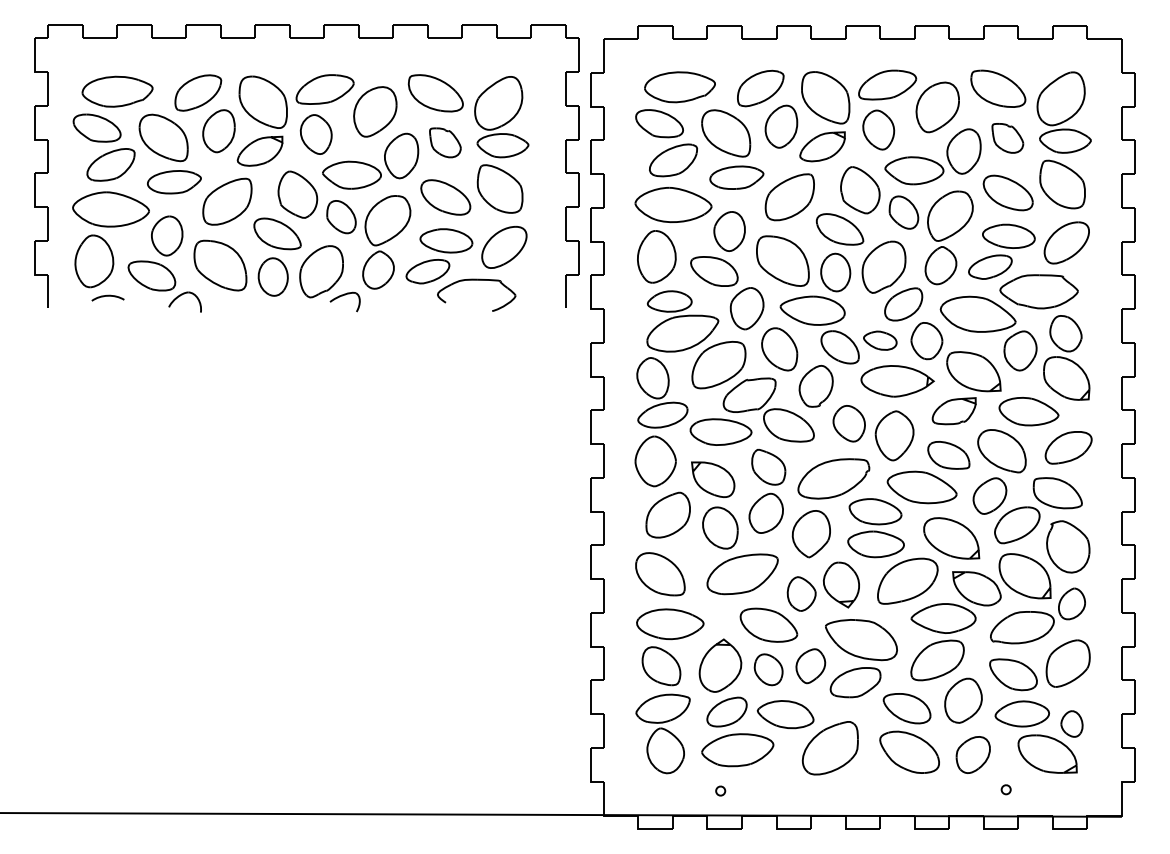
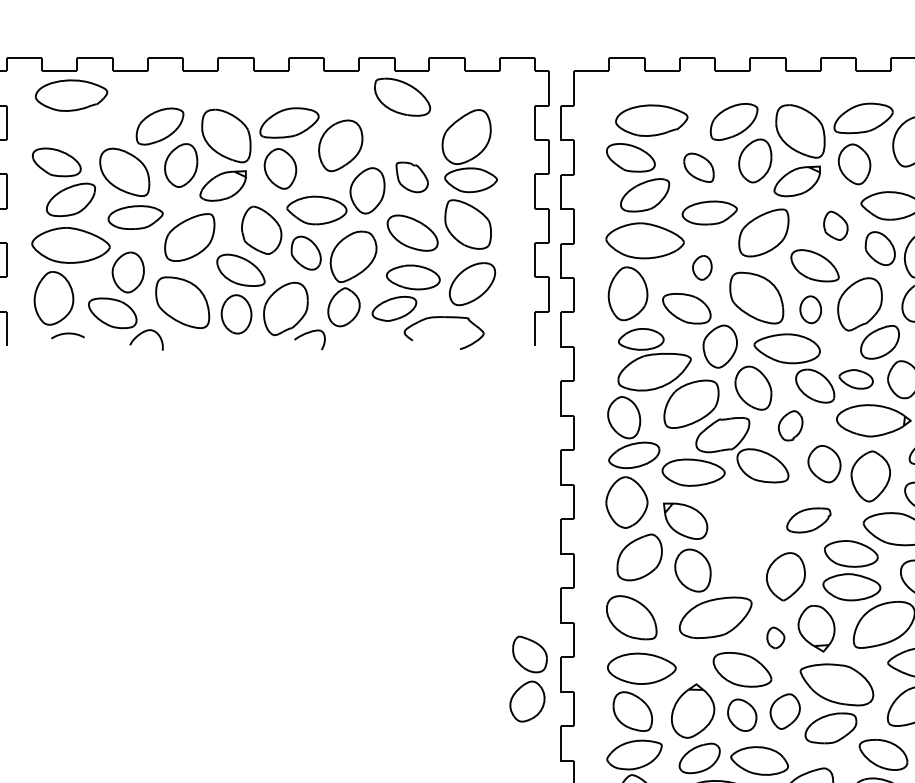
part: (117, 91) -> (71, 95), moved
part: (435, 93) -> (402, 97), moved
part: (726, 133) -> (699, 167), size x0.6
part: (860, 190) -> (835, 226), size x0.6
part: (729, 231) -> (702, 267), size x0.6
part: (835, 272) -> (810, 309), size x0.7
part: (815, 385) -> (790, 425), size x0.7
part: (833, 478) -> (808, 520), size x0.6
part: (767, 491) -> (528, 679), moved
part: (801, 593) -> (775, 637), size x0.6

